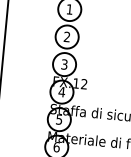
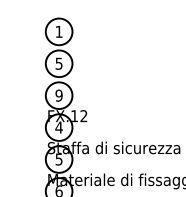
text: (66, 36) -> (58, 63), 2 -> 5
text: (64, 64) -> (58, 95), 3 -> 9

